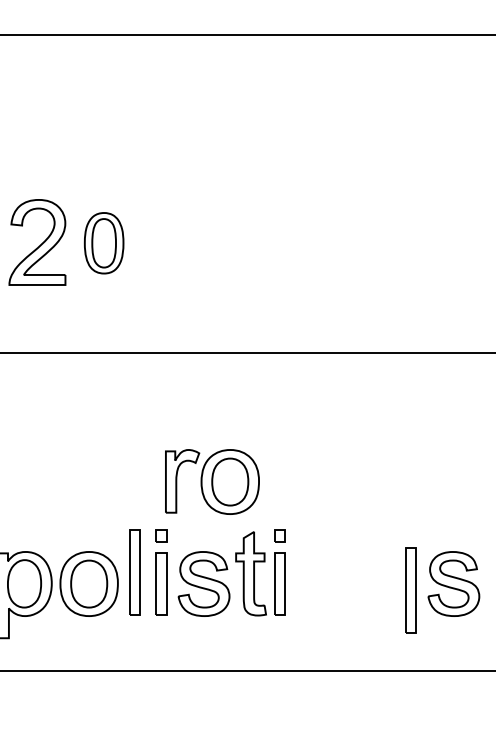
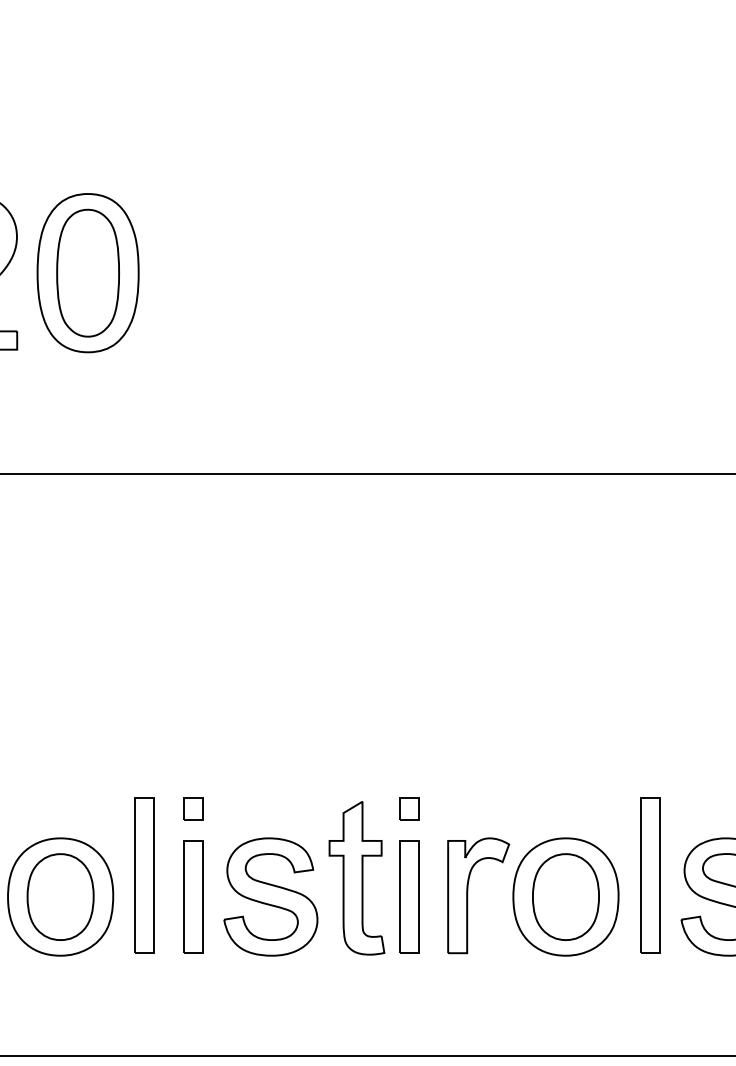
part: (103, 243) -> (86, 273), size x1.43
part: (212, 481) -> (533, 896), moved
part: (410, 590) -> (648, 875), moved

